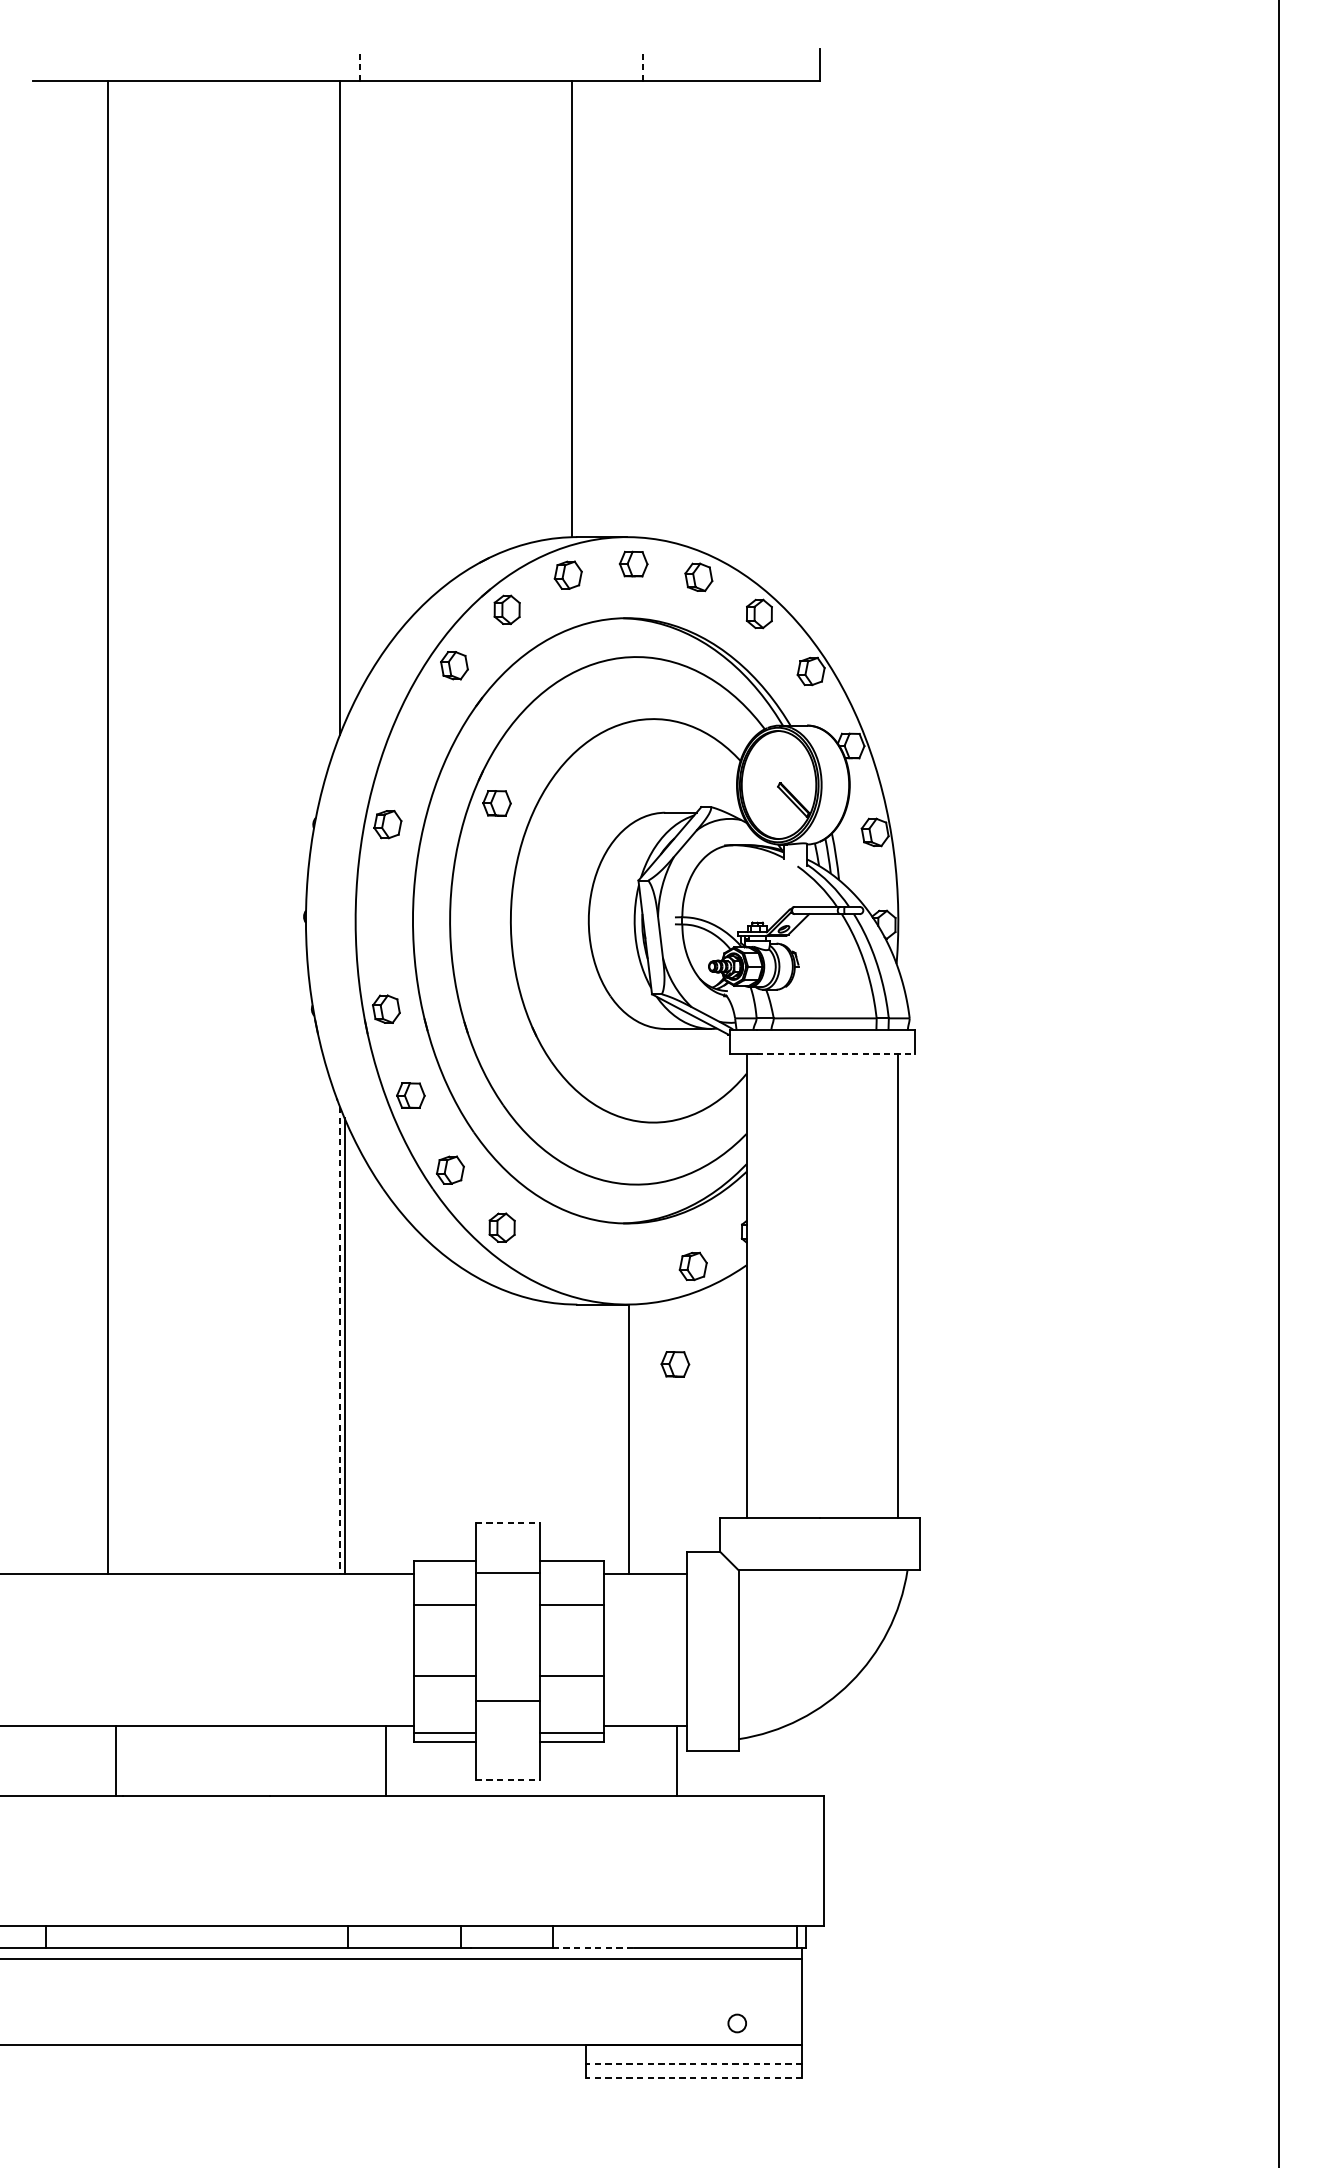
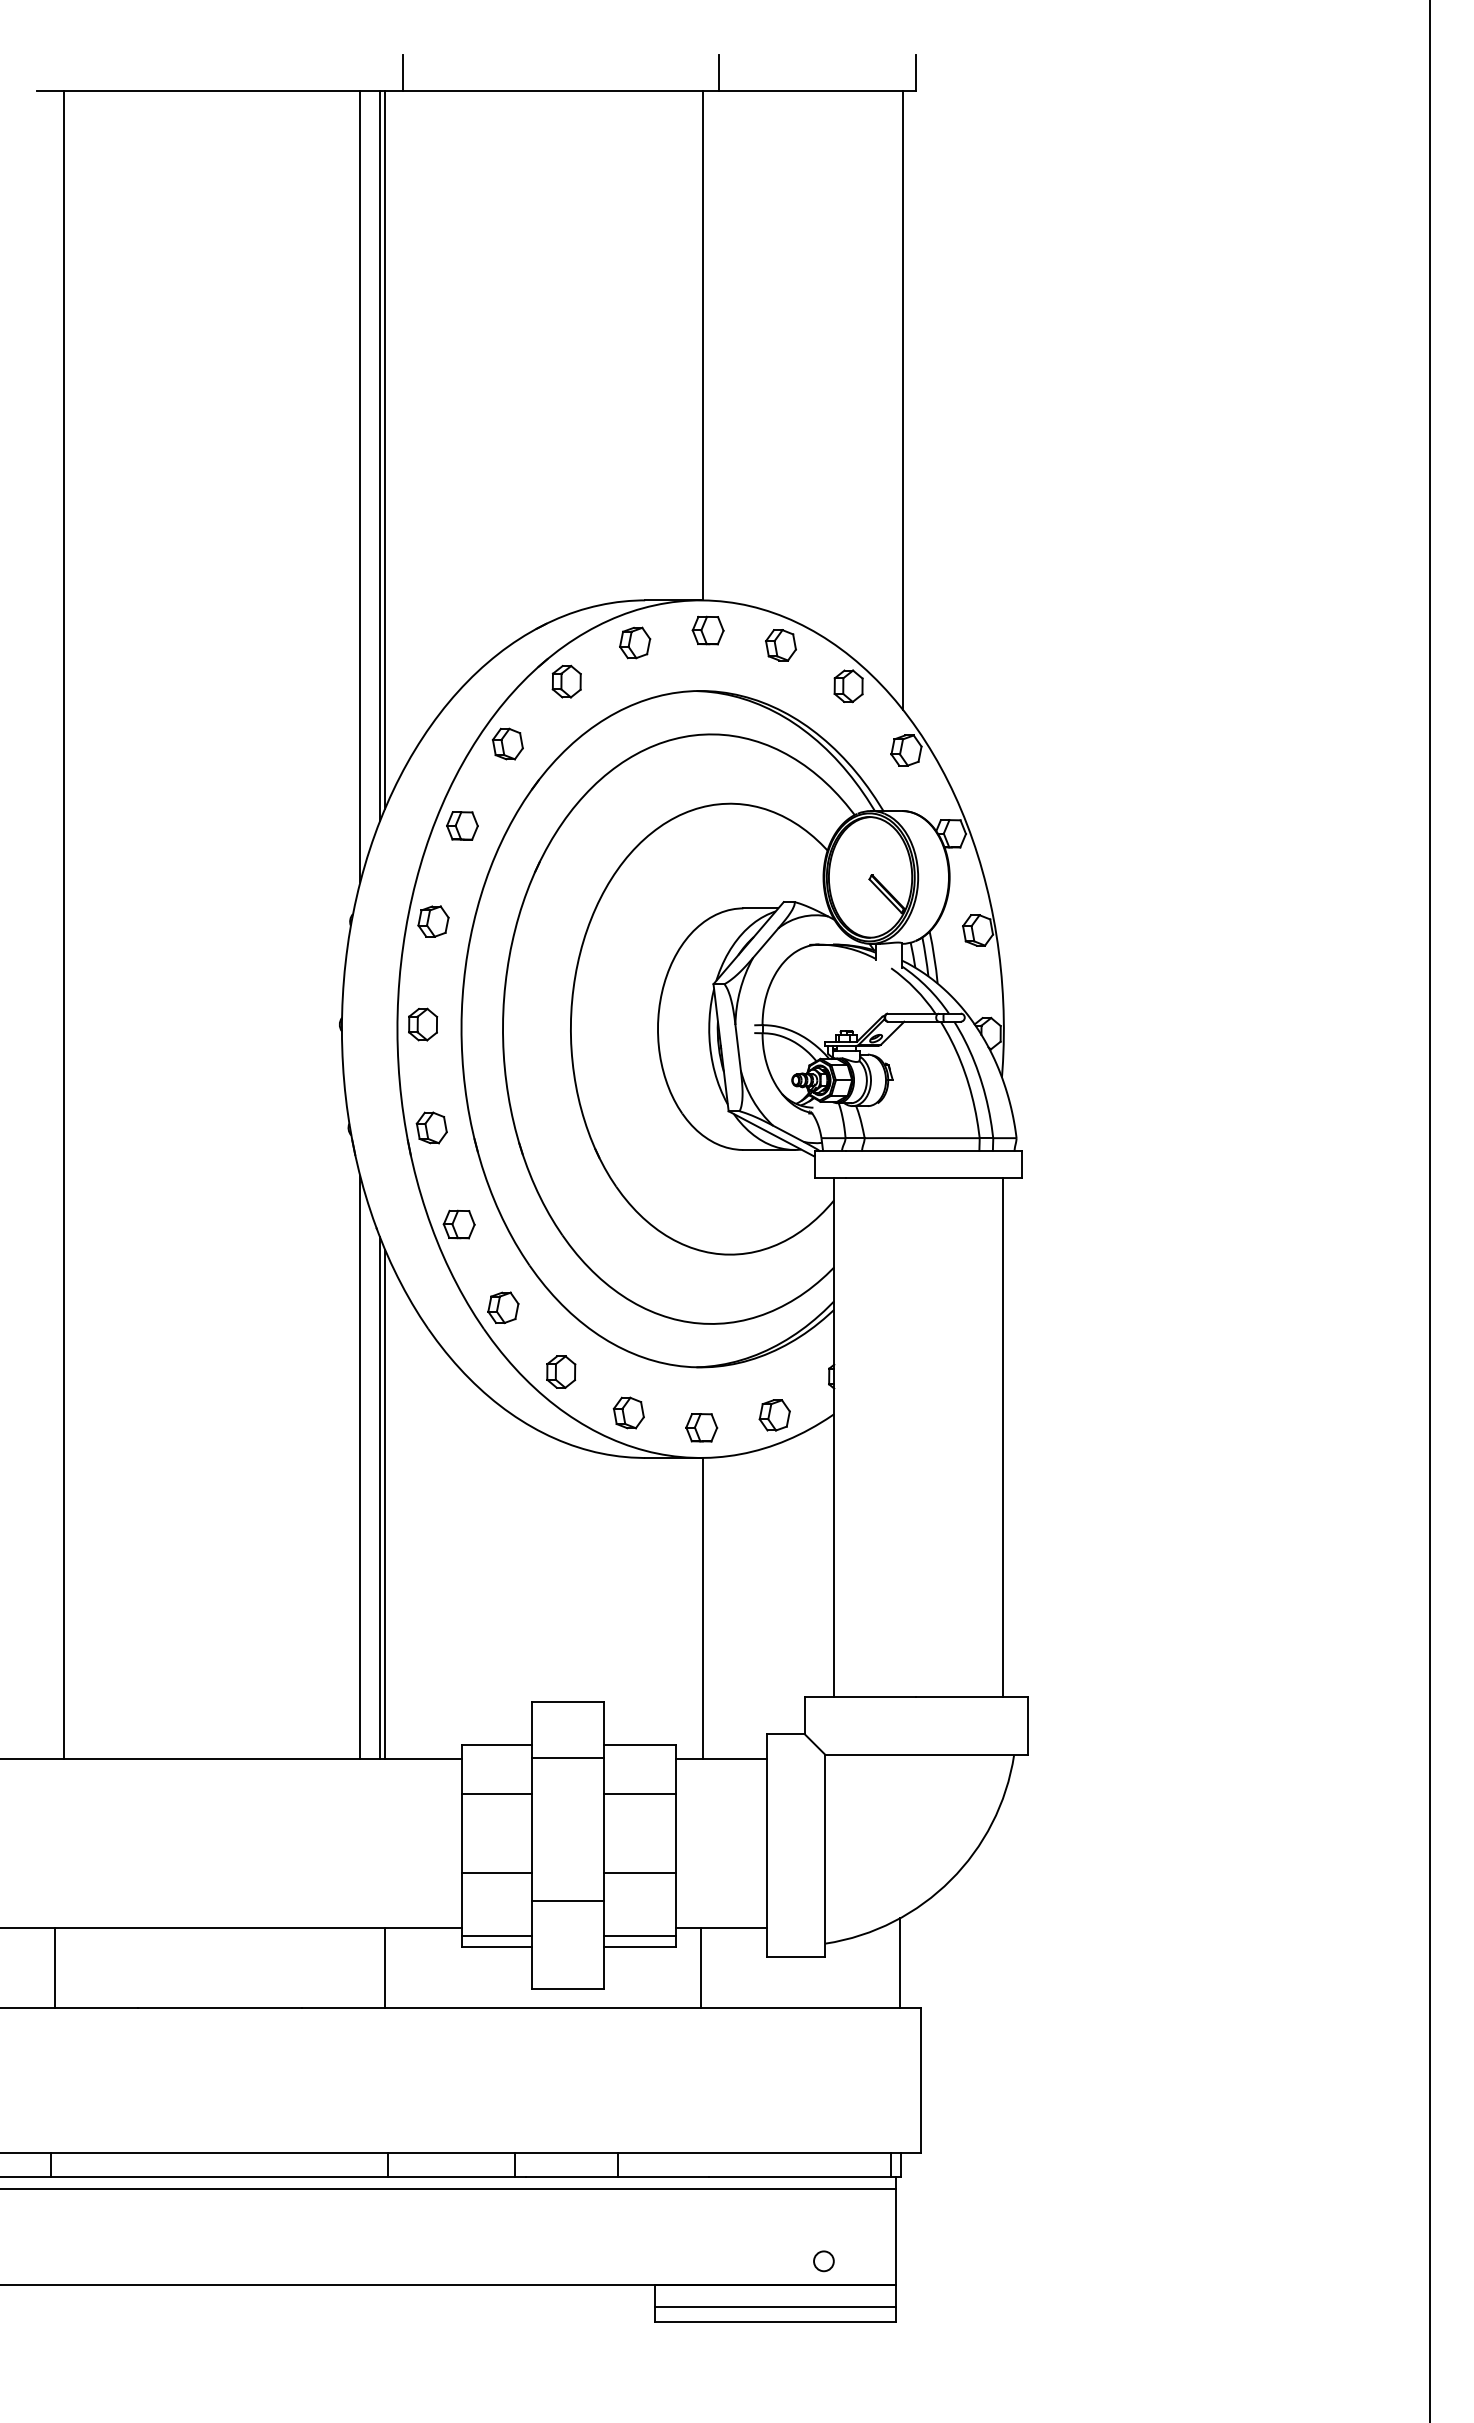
line: (360, 64) -> (402, 72), dashed -> solid
line: (642, 64) -> (718, 72), dashed -> solid
line: (572, 309) -> (703, 345), moved
line: (808, 358) -> (903, 400), added
line: (344, 402) -> (385, 449), added
line: (322, 435) -> (360, 486), added
part: (497, 803) -> (462, 825), moved
line: (107, 827) -> (63, 924), moved
part: (378, 916) -> (423, 1024), added
line: (836, 1054) -> (934, 1178), dashed -> solid
part: (562, 1263) -> (628, 1412), added
line: (322, 1313) -> (360, 1467), added
line: (340, 1340) -> (380, 1498), dashed -> solid
part: (675, 1364) -> (701, 1427), moved
line: (507, 1523) -> (567, 1702), dashed -> solid
line: (805, 1756) -> (900, 1962), added
line: (115, 1760) -> (54, 1967), moved
line: (385, 1760) -> (384, 1967), moved
line: (676, 1760) -> (700, 1967), moved
line: (507, 1780) -> (567, 1989), dashed -> solid
line: (593, 1947) -> (663, 2176), dashed -> solid
line: (693, 2063) -> (775, 2306), dashed -> solid
line: (693, 2077) -> (775, 2321), dashed -> solid

